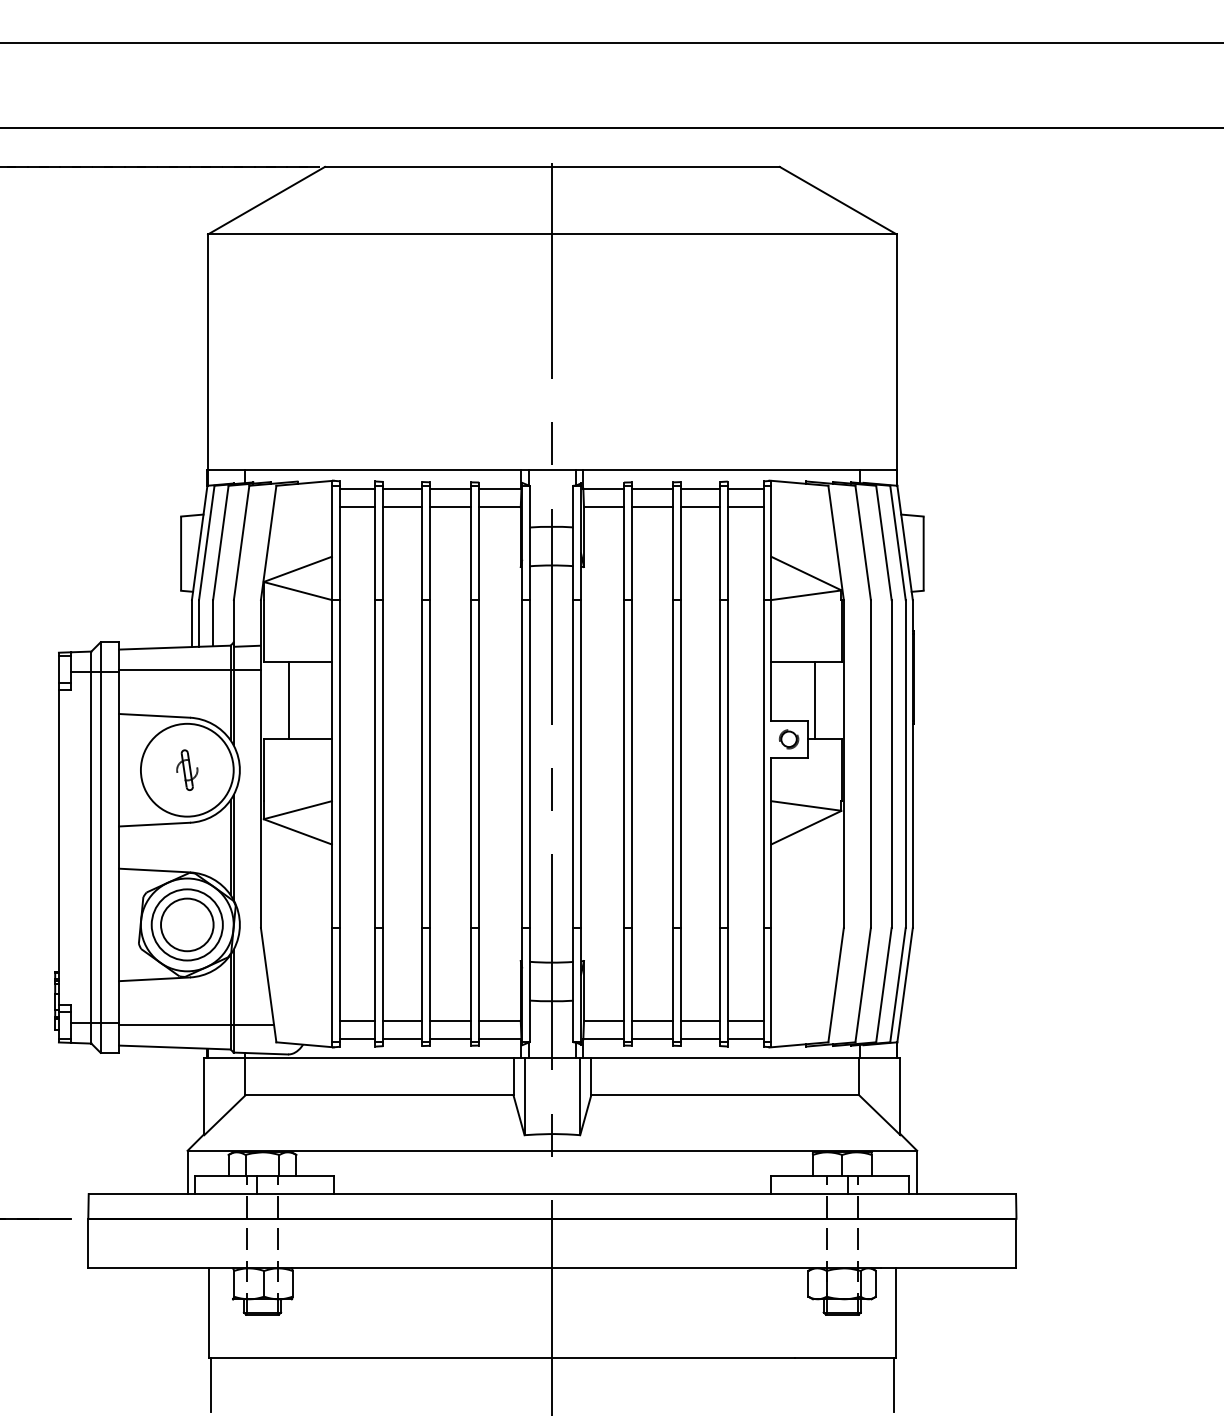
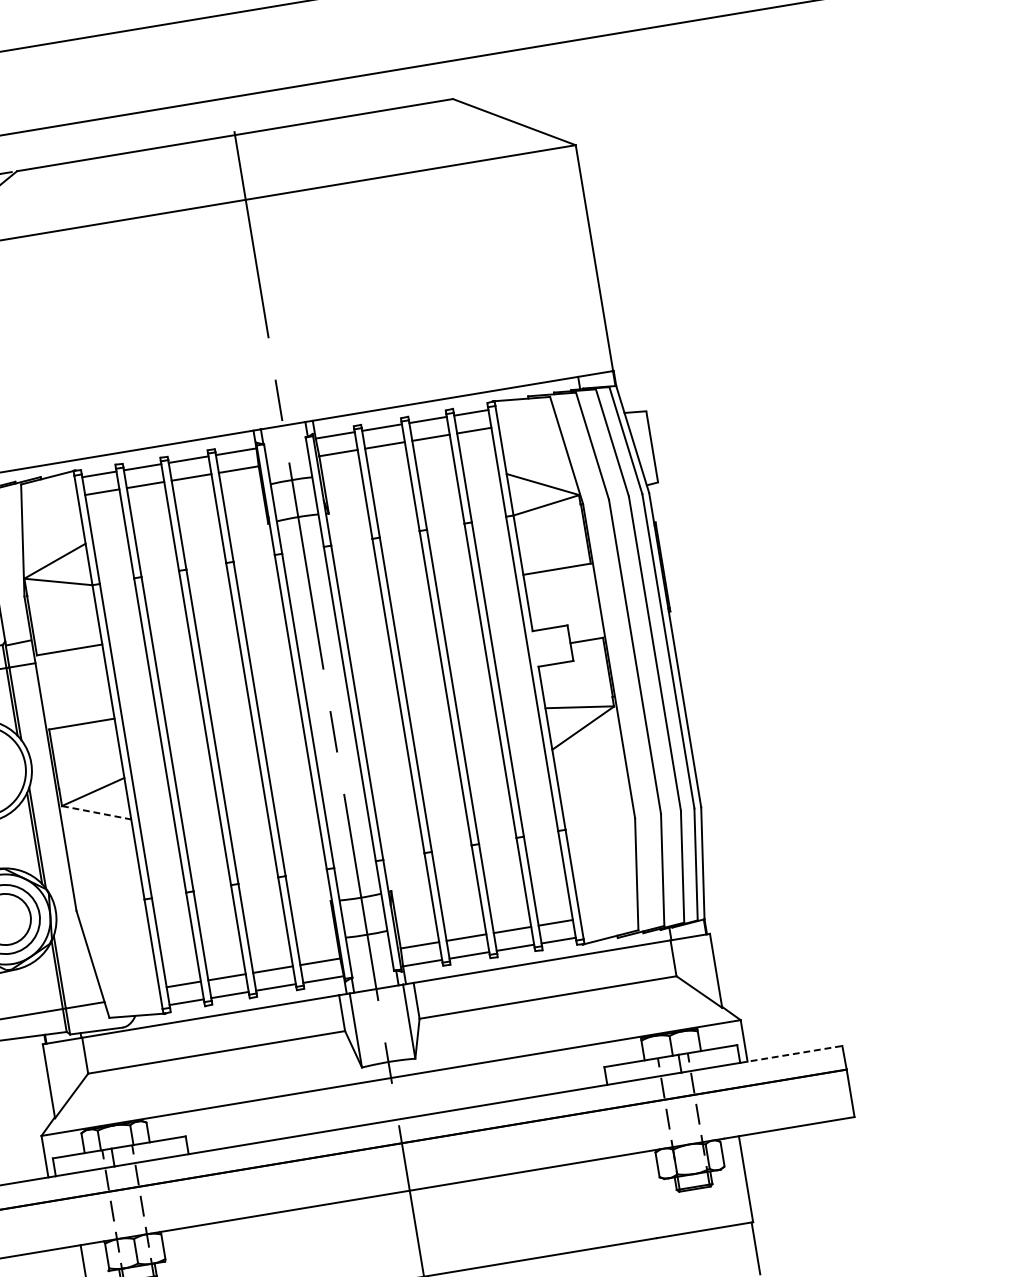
line: (288, 700) -> (66, 688), removed
line: (814, 700) -> (570, 604), removed
part: (788, 739) -> (552, 646), removed
line: (298, 832) -> (97, 813), solid -> dashed
line: (963, 1194) -> (792, 1054), solid -> dashed

